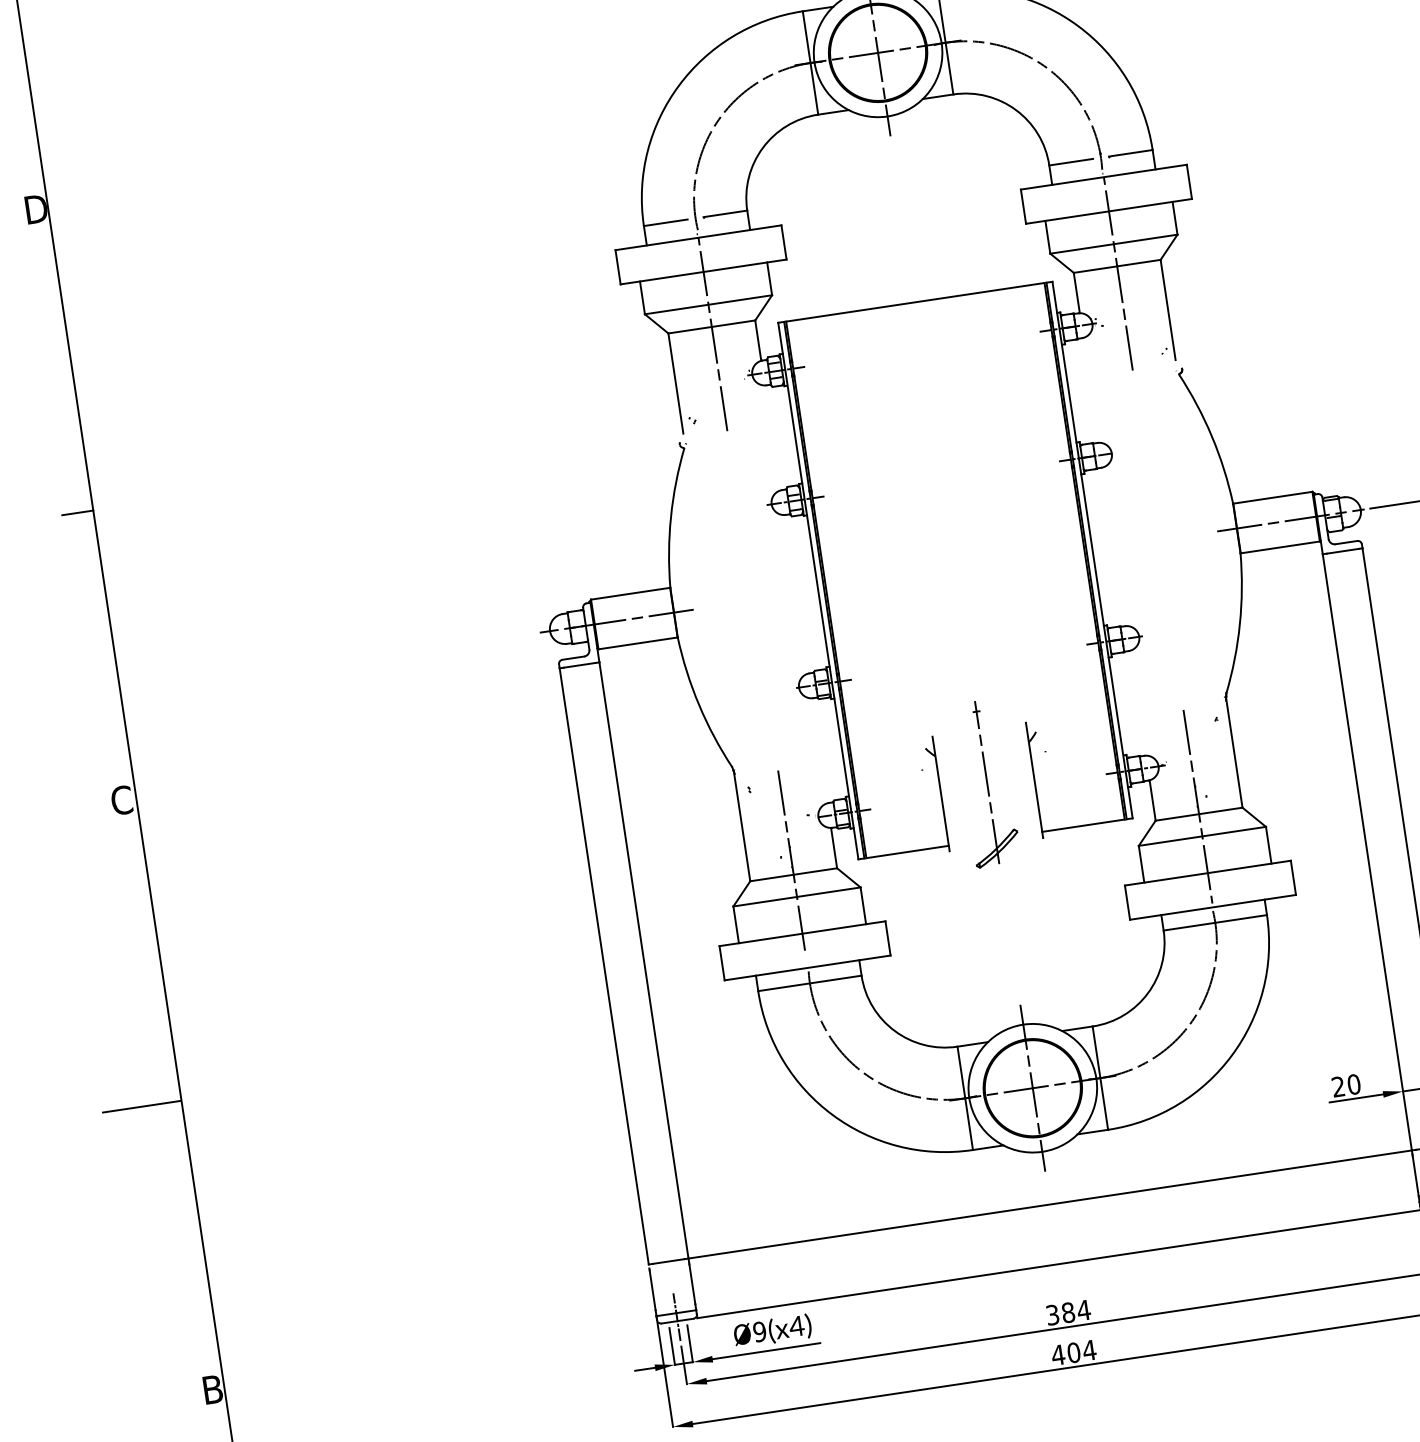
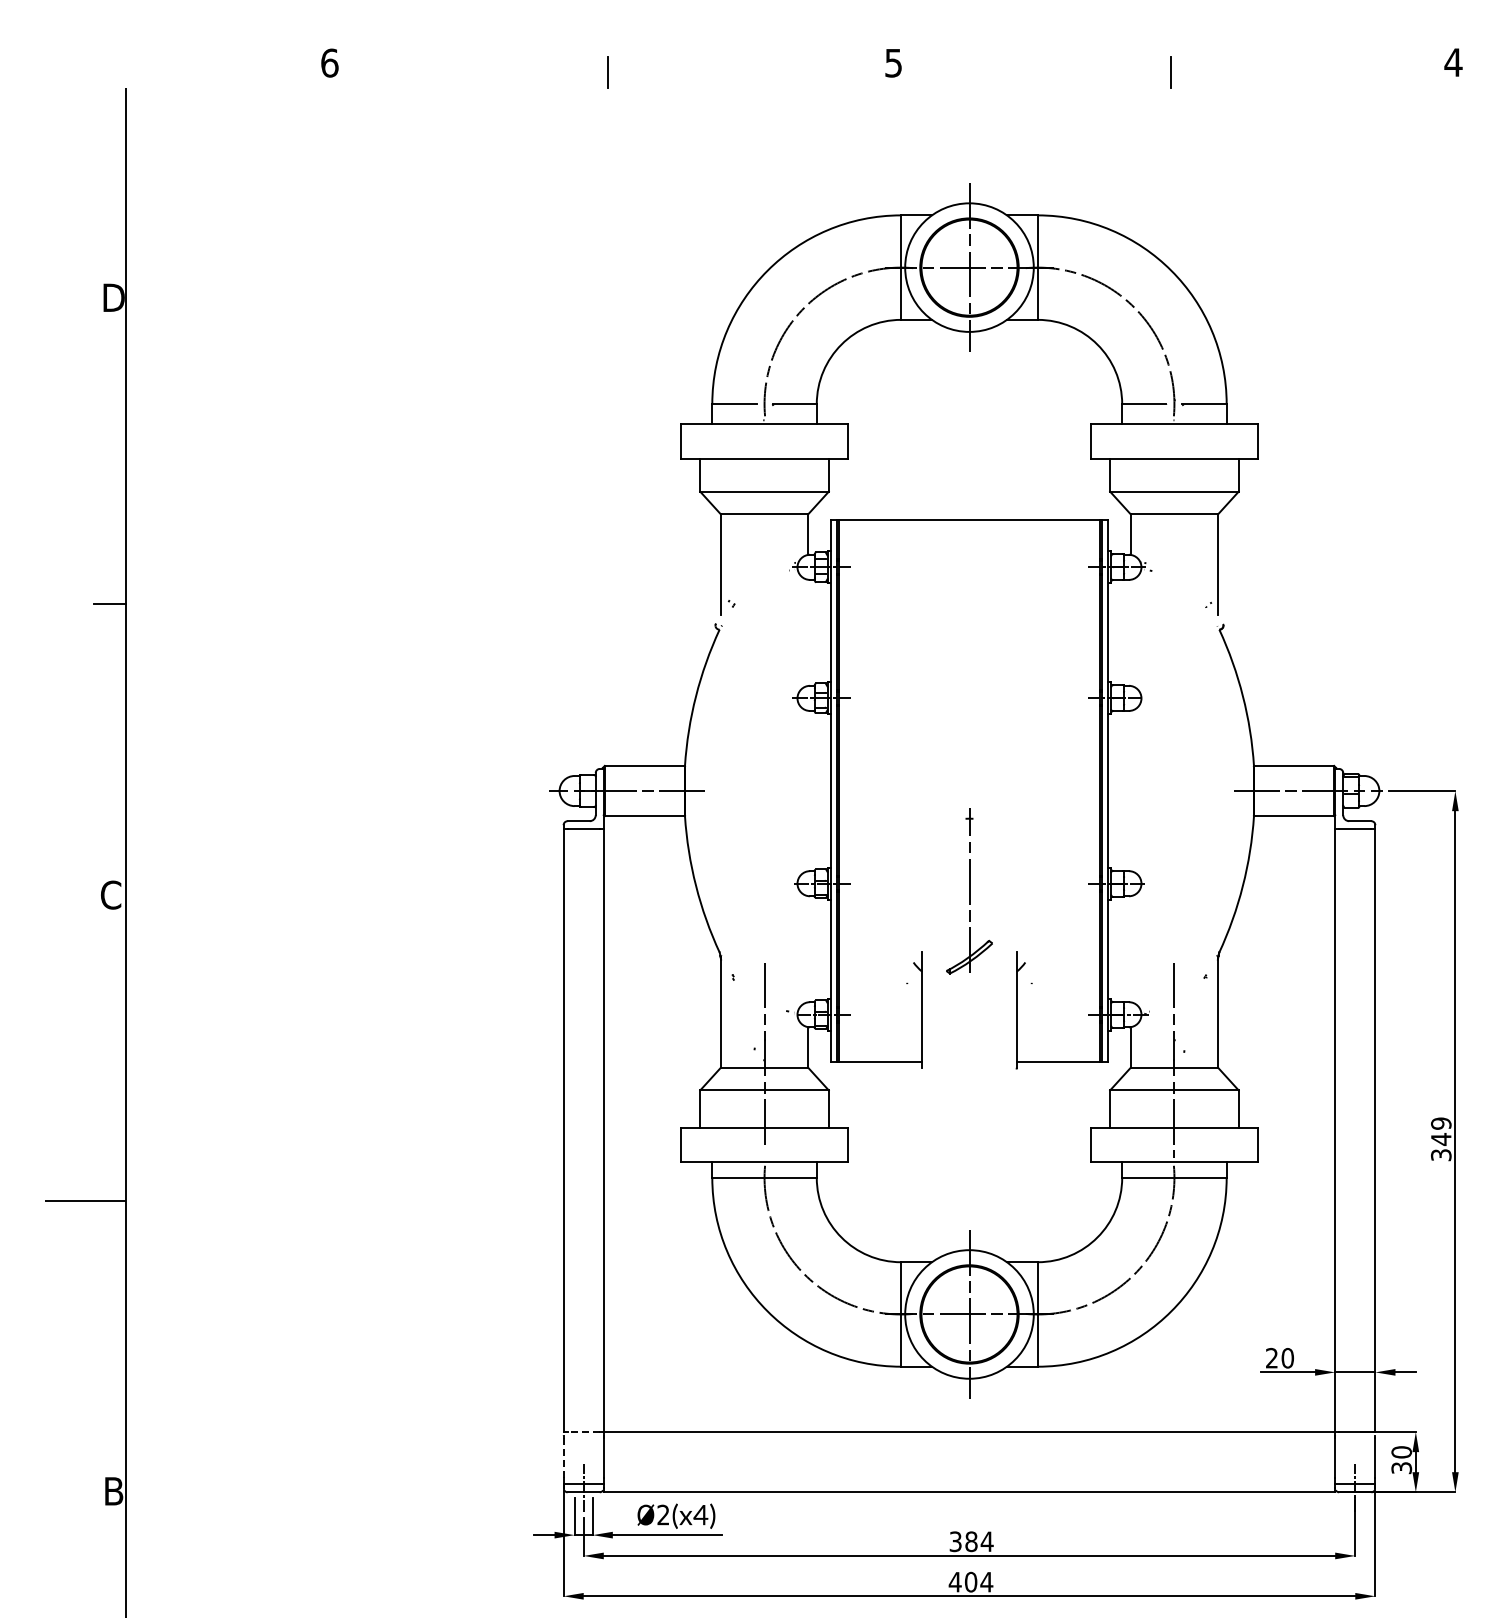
line: (1118, 273) -> (1174, 521), removed
line: (712, 334) -> (764, 521), removed
part: (987, 783) -> (969, 891), moved
line: (668, 1262) -> (583, 1432), solid -> dashed
line: (652, 1290) -> (563, 1458), solid -> dashed
text: (759, 1331) -> (663, 1514), Ø9 -> Ø2

